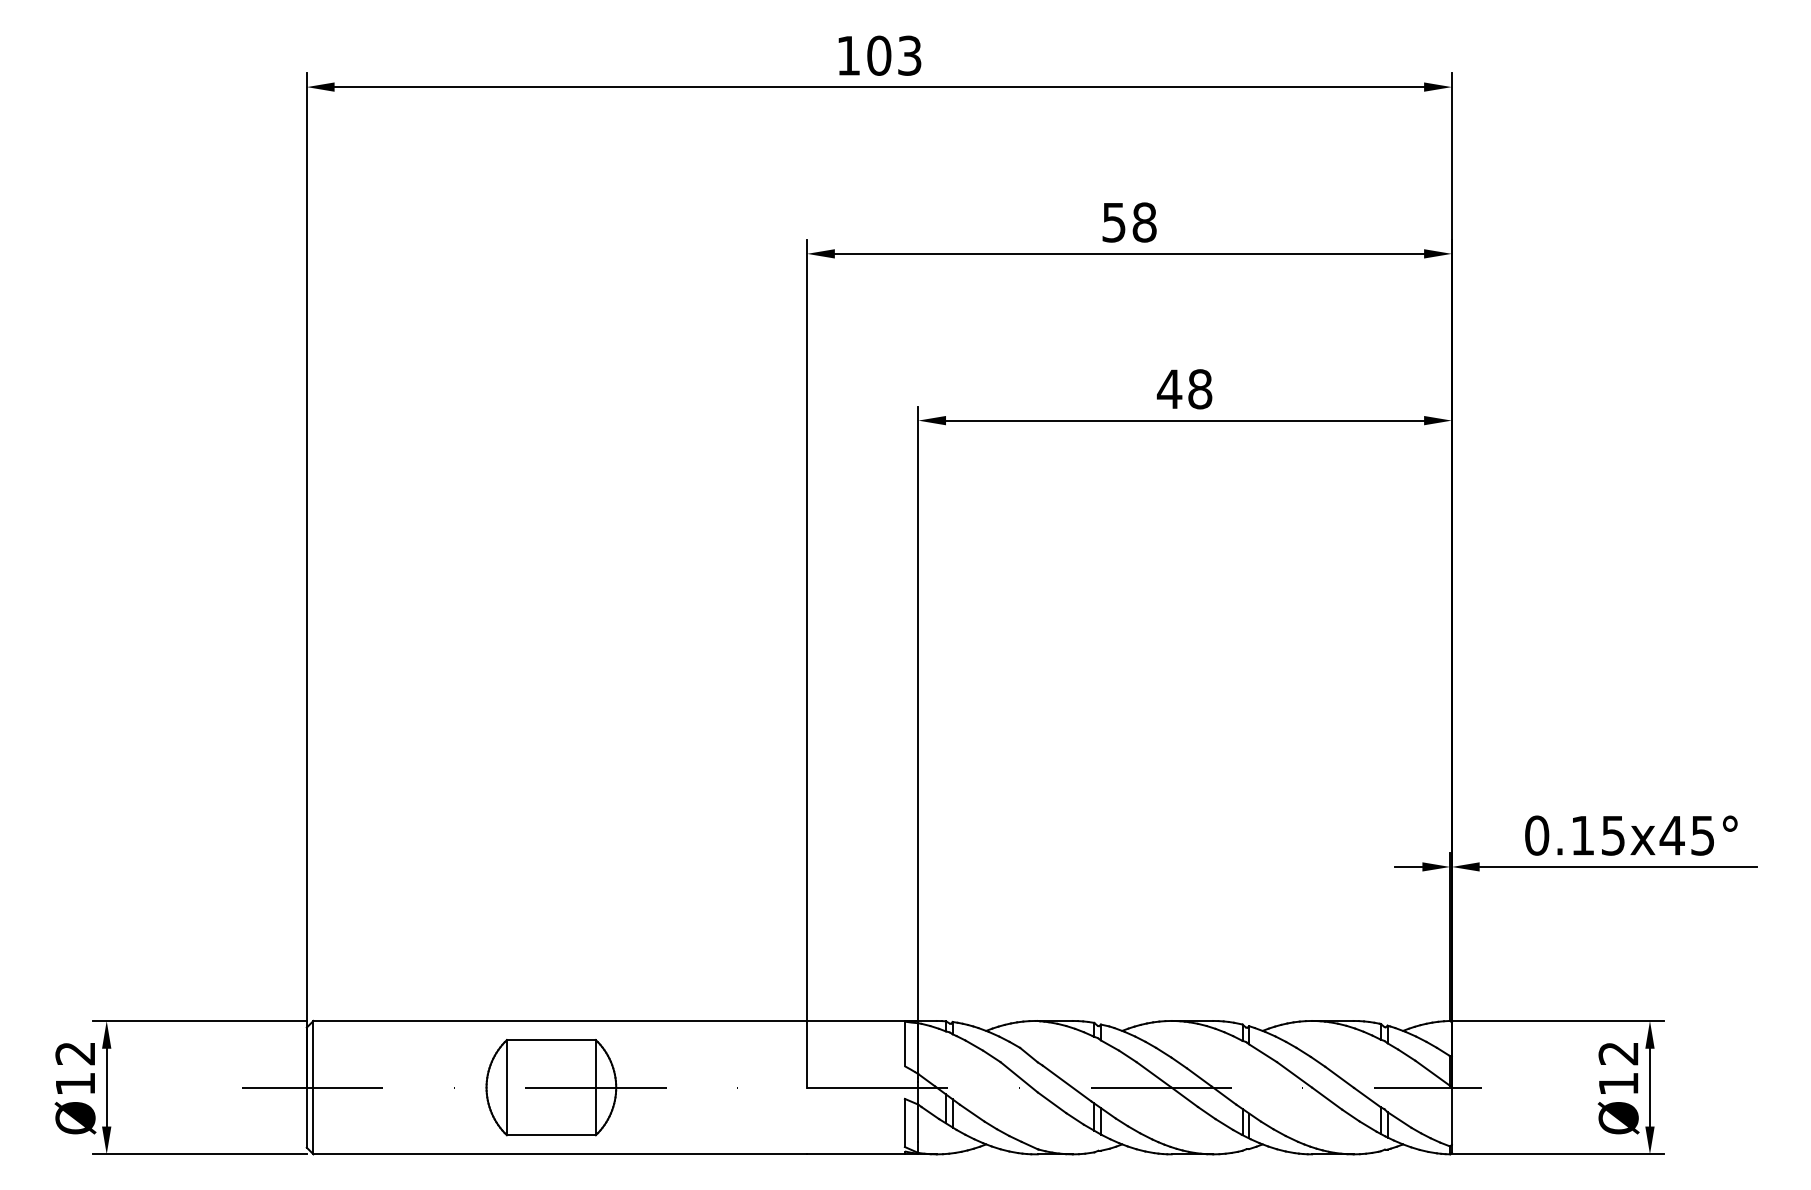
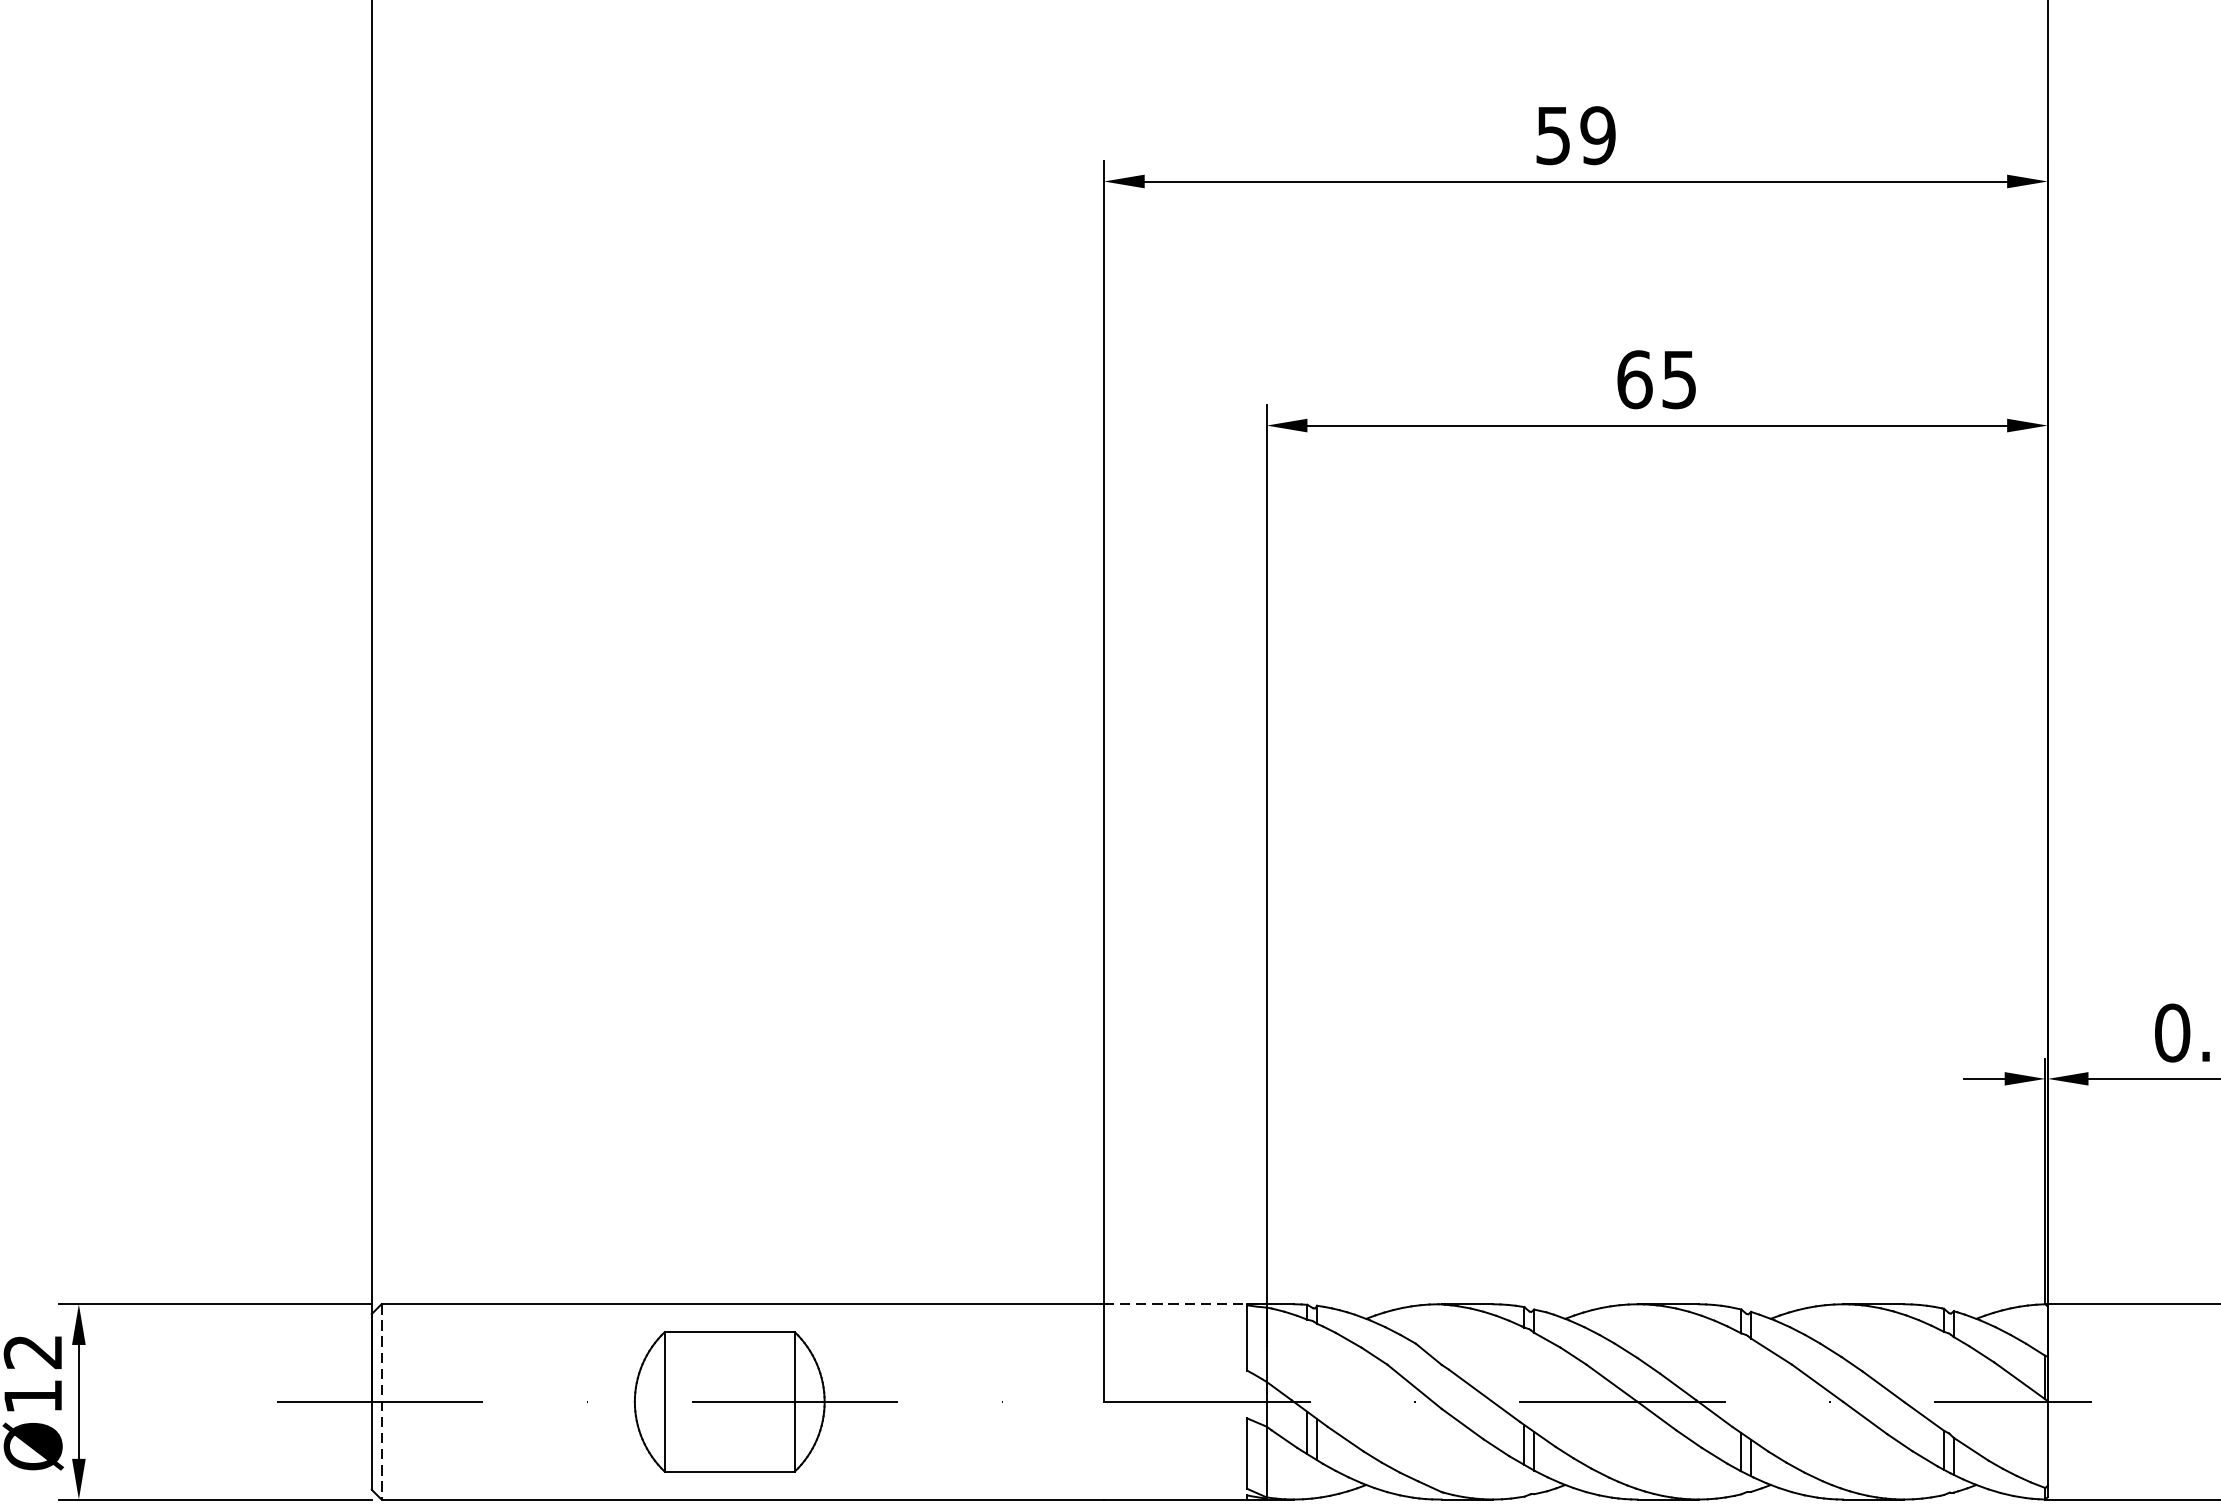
text: (1144, 222) -> (1597, 135), 58 -> 59
text: (1184, 389) -> (1656, 380), 48 -> 65
line: (862, 1020) -> (1185, 1303), solid -> dashed
line: (313, 1087) -> (381, 1401), solid -> dashed

